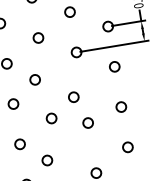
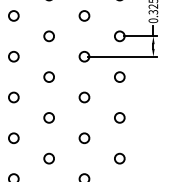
circle: (34, 79) -> (48, 76), moved
circle: (73, 97) -> (84, 97), moved
circle: (88, 123) -> (84, 138), moved
circle: (46, 160) -> (48, 158), moved

